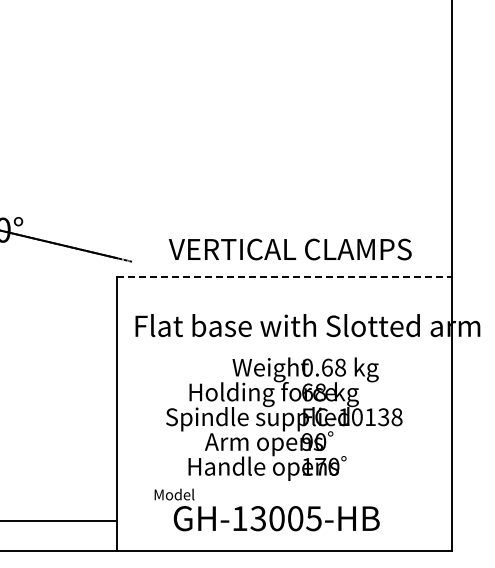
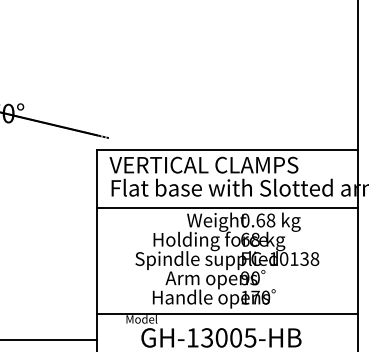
text: (290, 249) -> (204, 165), moved
line: (284, 277) -> (227, 150), dashed -> solid
line: (284, 351) -> (227, 207), added
line: (284, 487) -> (227, 313), added

